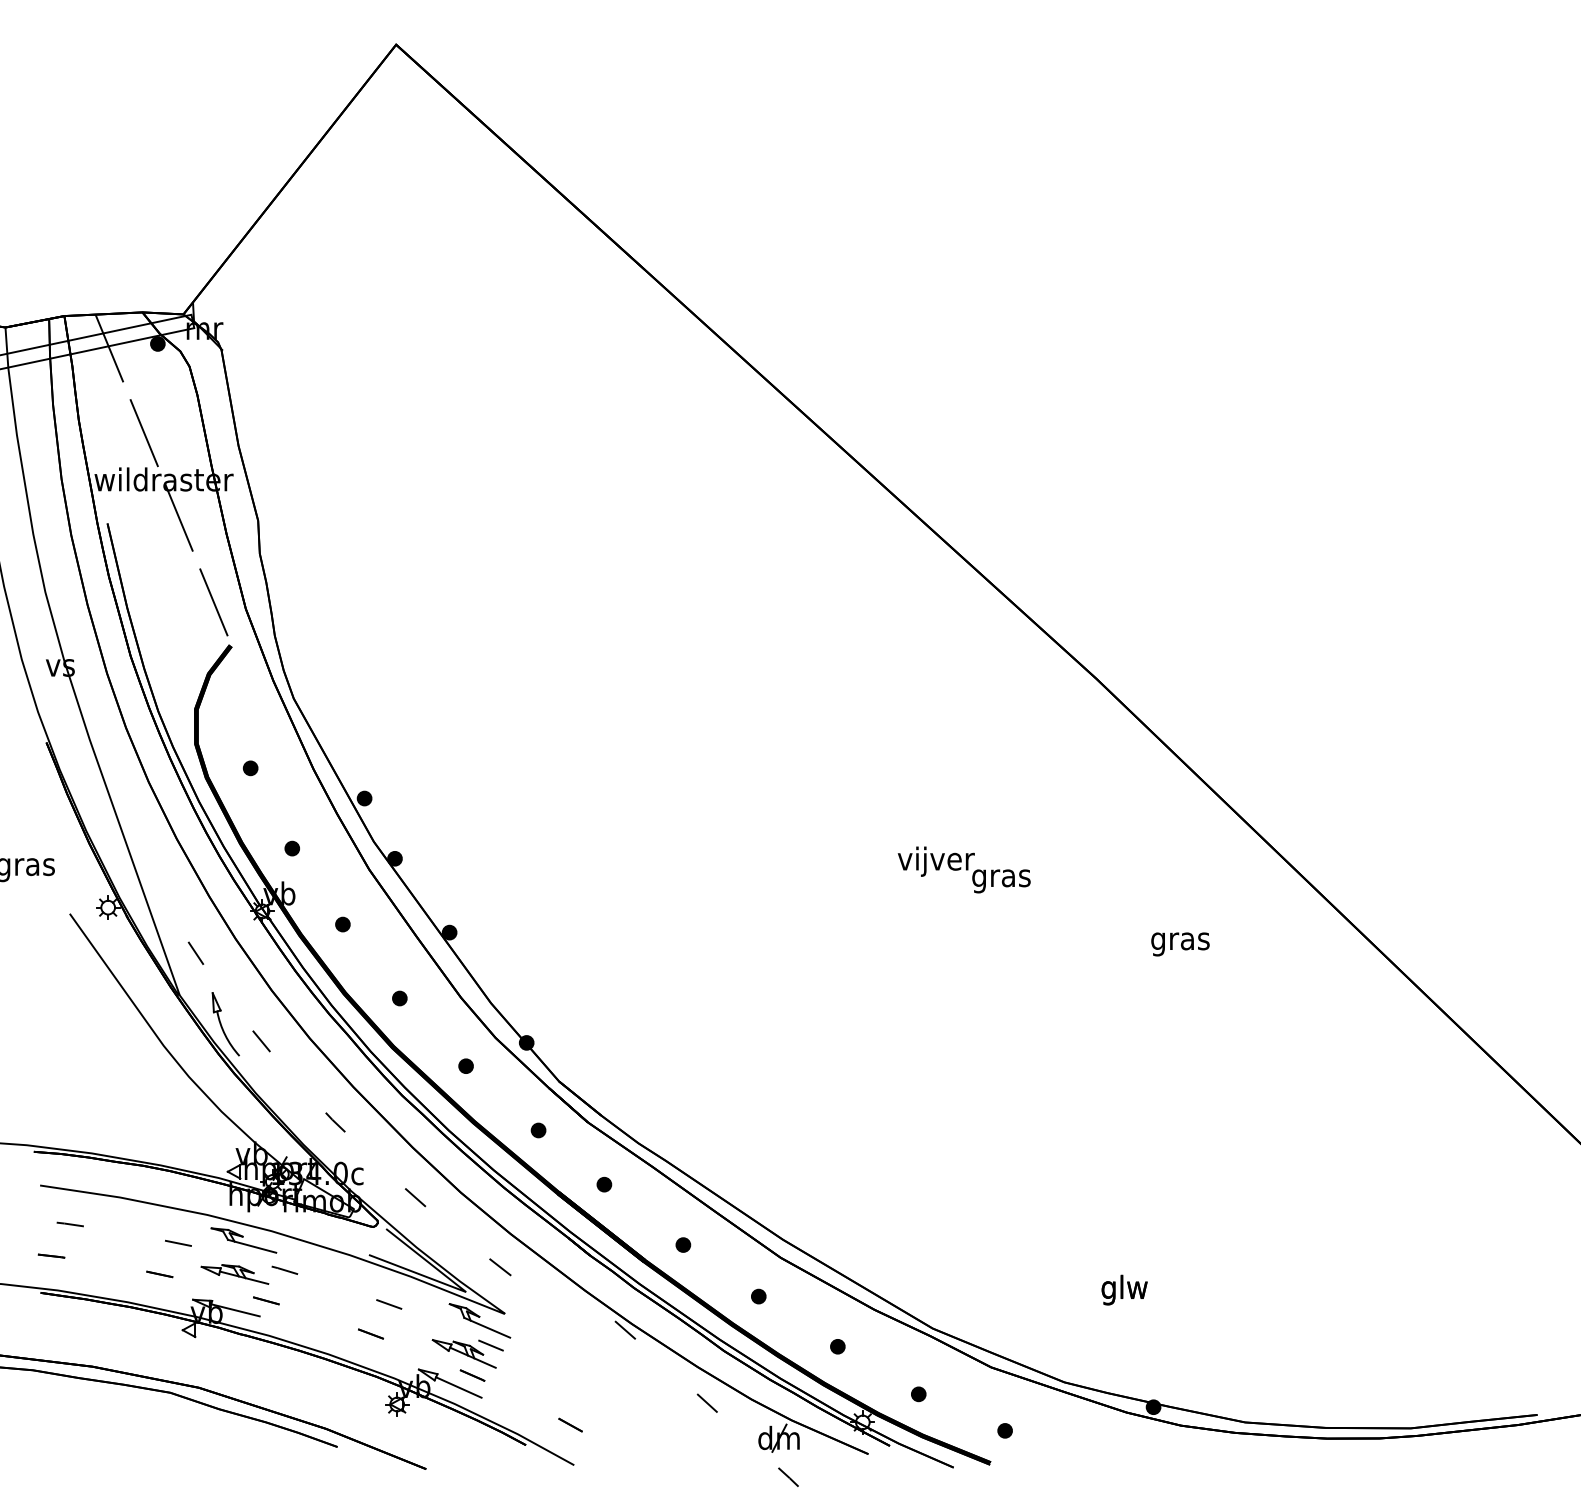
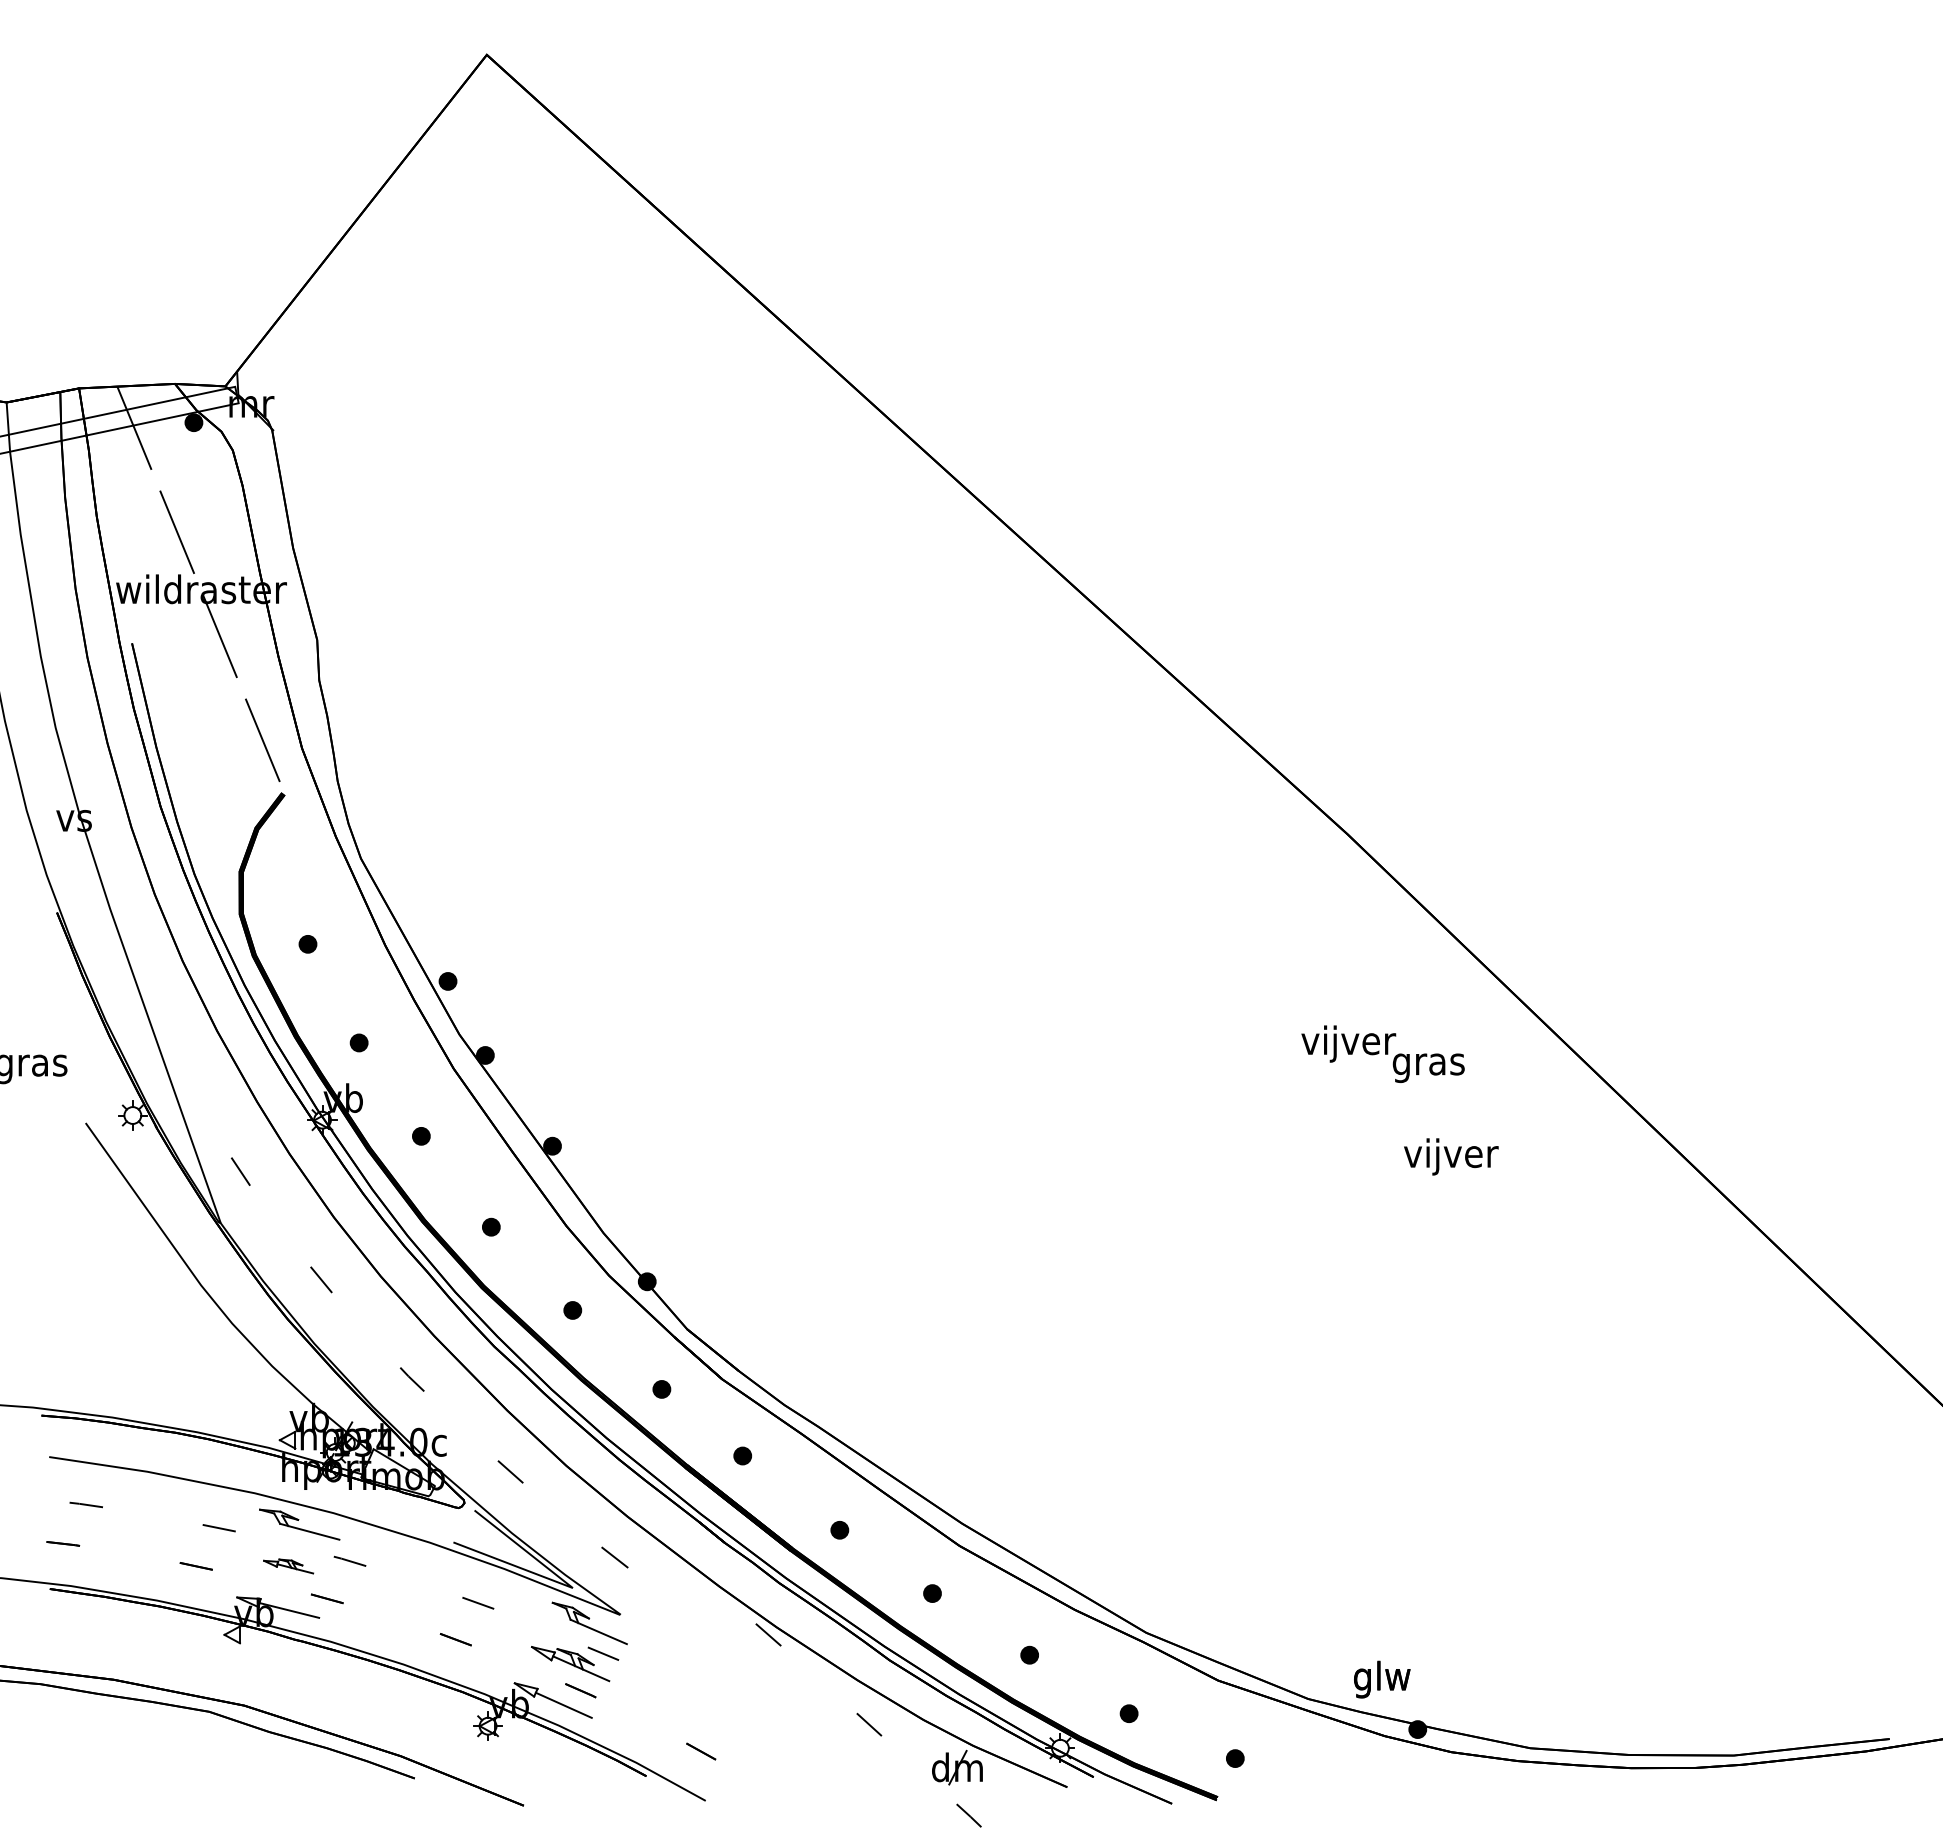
text: (963, 869) -> (1382, 1053), moved
text: (1181, 940) -> (1451, 1156), gras -> vijver
part: (225, 1023) -> (277, 1258), removed
part: (234, 1274) -> (288, 1566), size x0.6
text: (1124, 1290) -> (1382, 1679), moved

